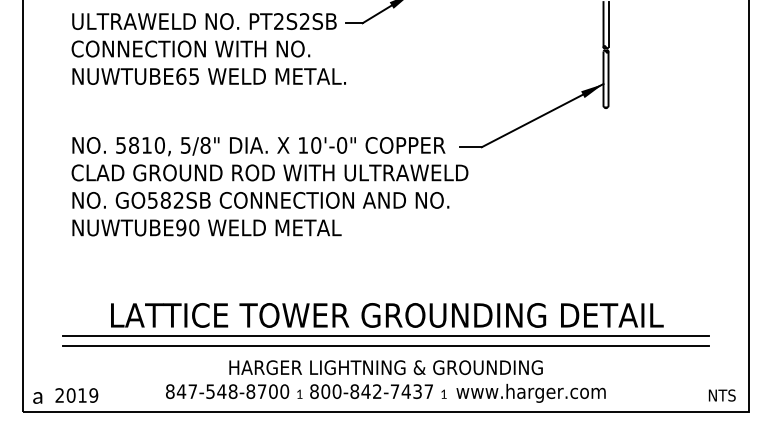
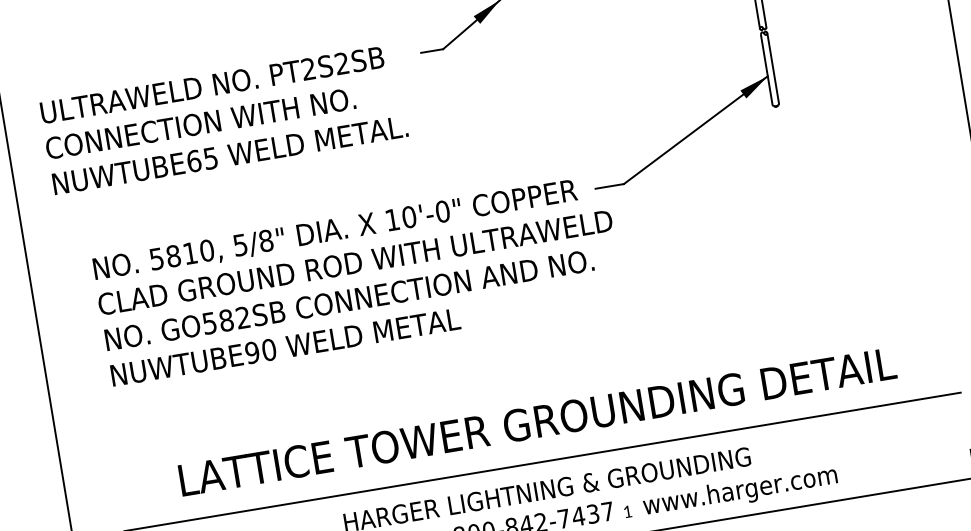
text: (208, 48) -> (223, 119), moved
line: (385, 335) -> (539, 448), removed

